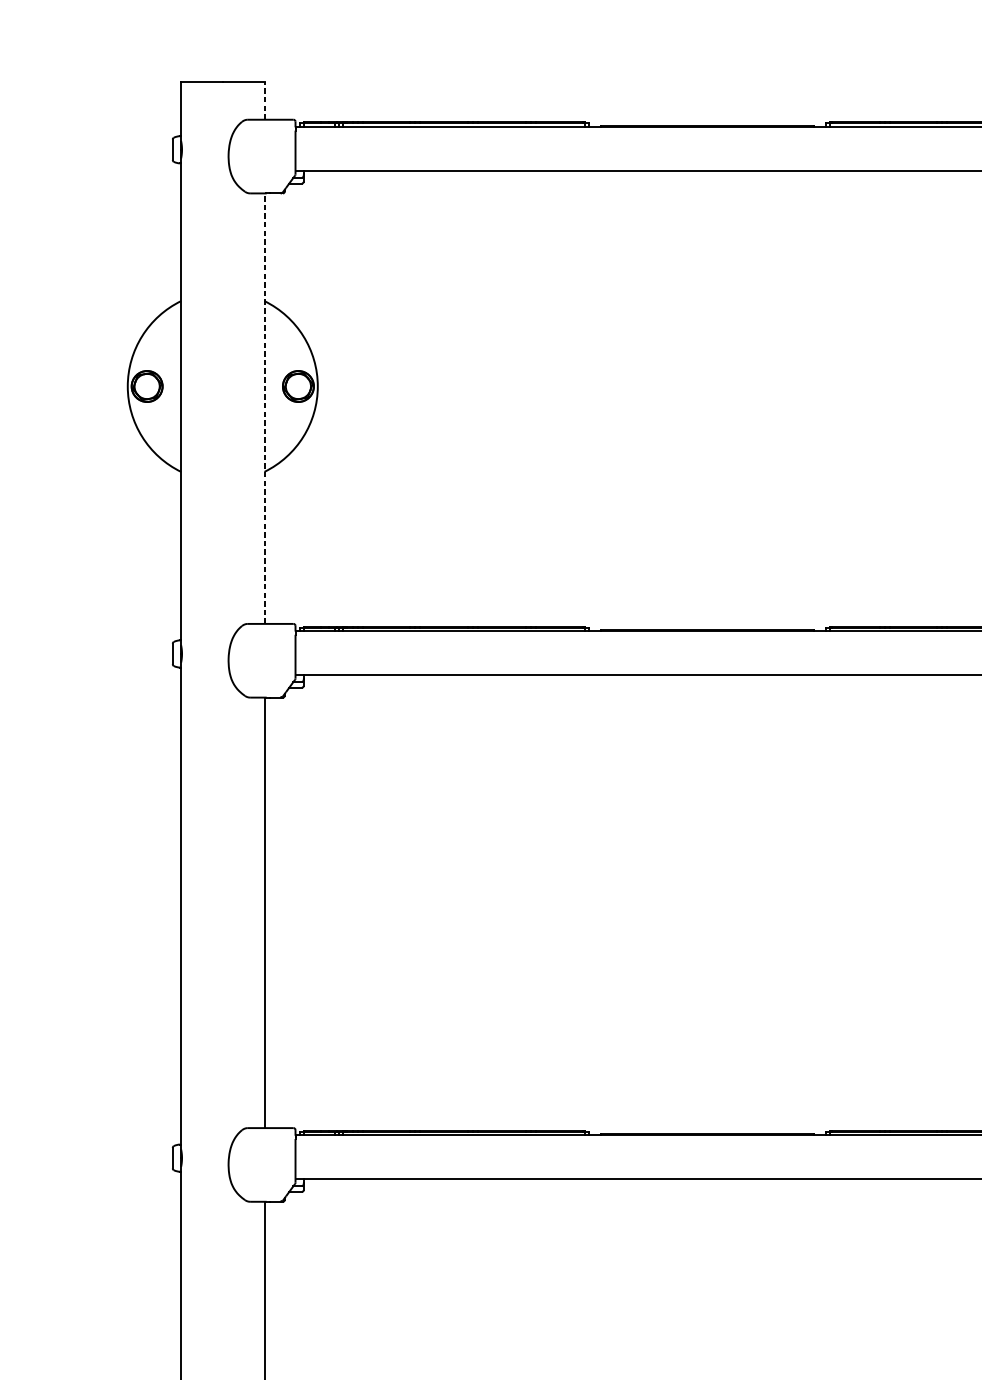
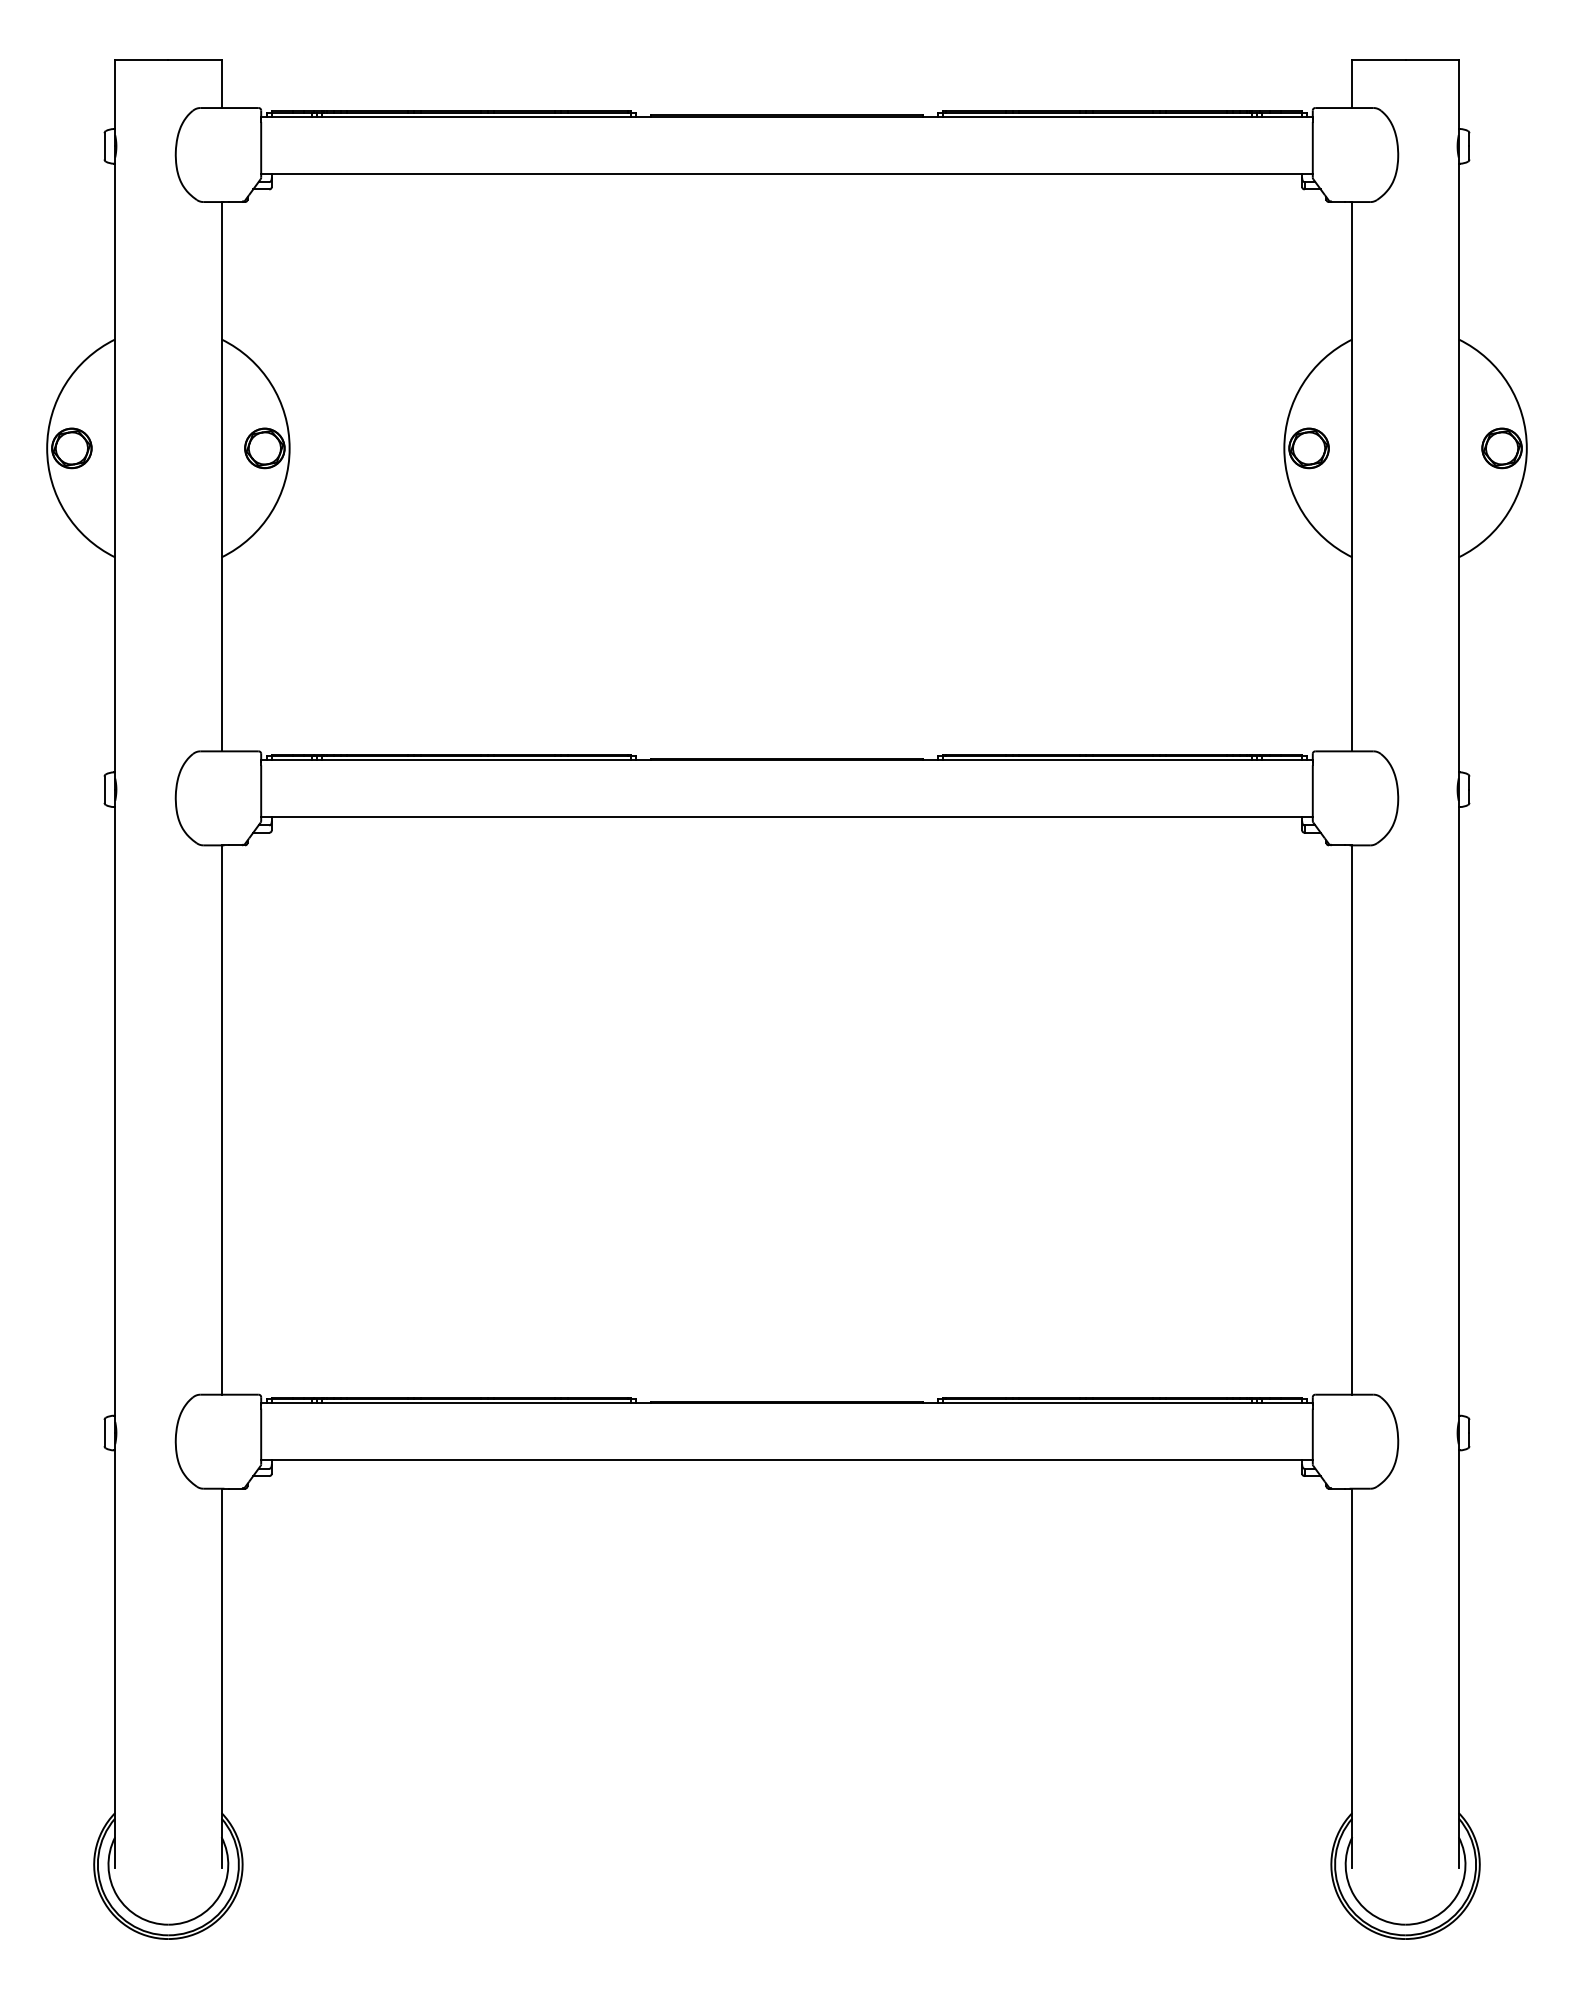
line: (264, 100) -> (221, 83), dashed -> solid
line: (264, 408) -> (221, 476), dashed -> solid

